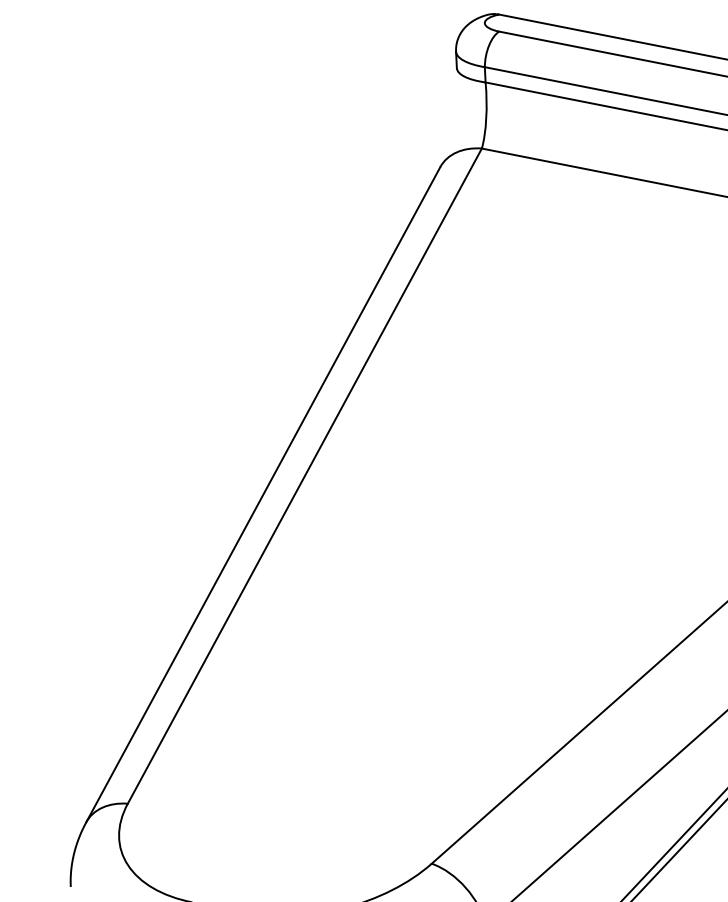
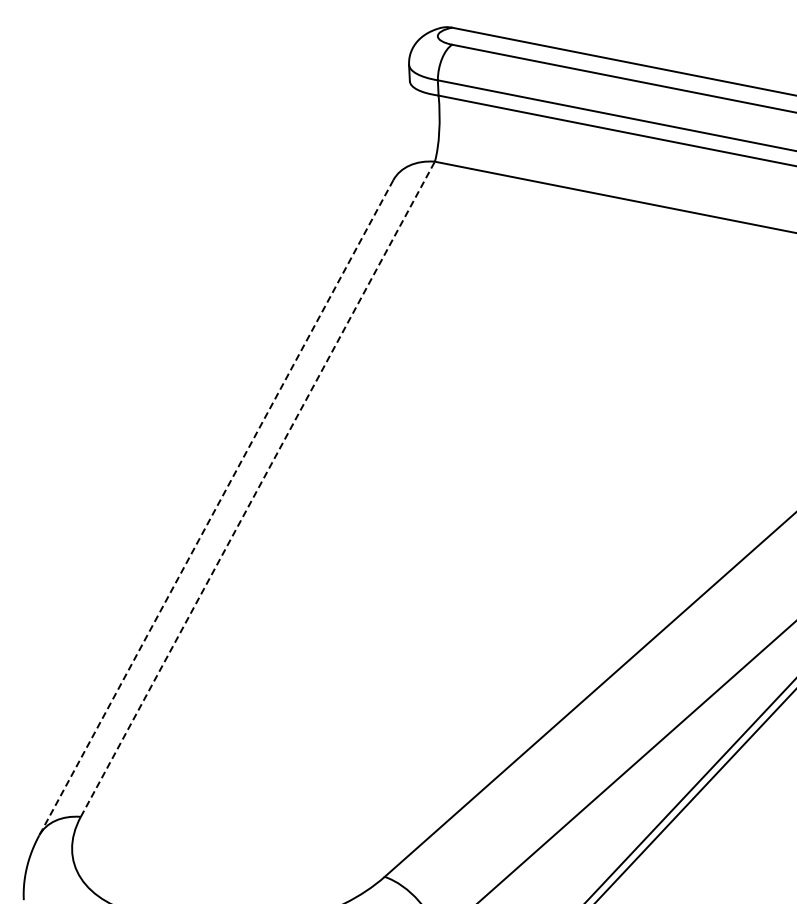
line: (305, 475) -> (258, 488), solid -> dashed
line: (263, 495) -> (216, 508), solid -> dashed

